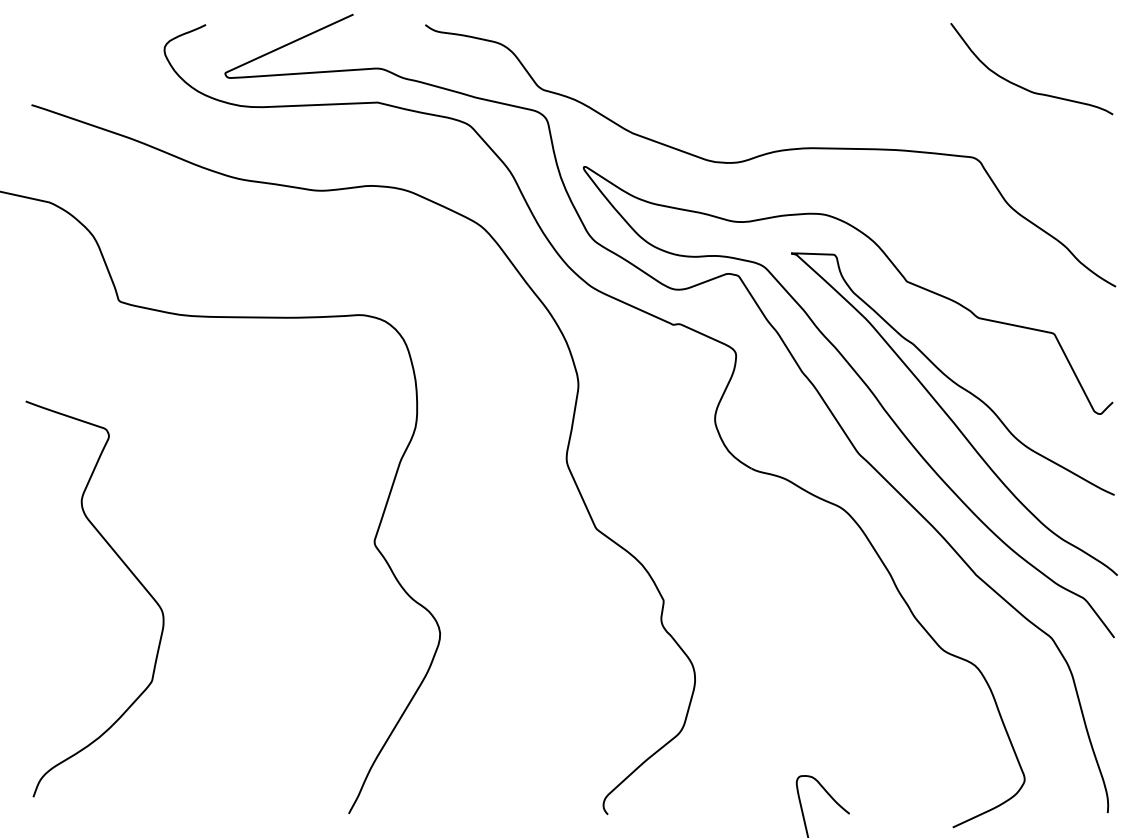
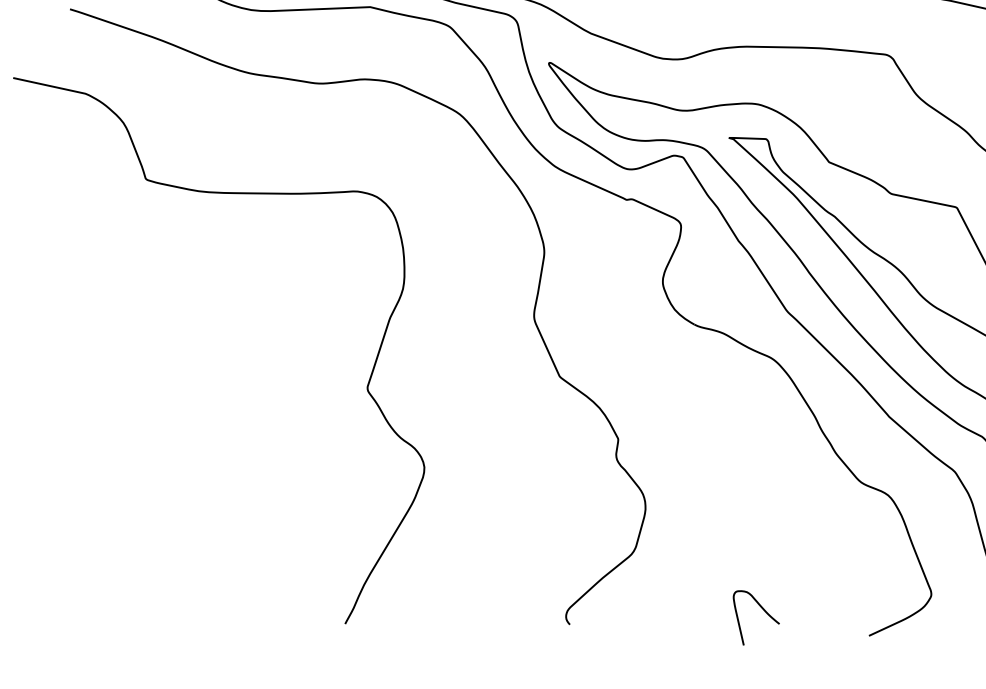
curve: (129, 571) -> (154, 413), removed

